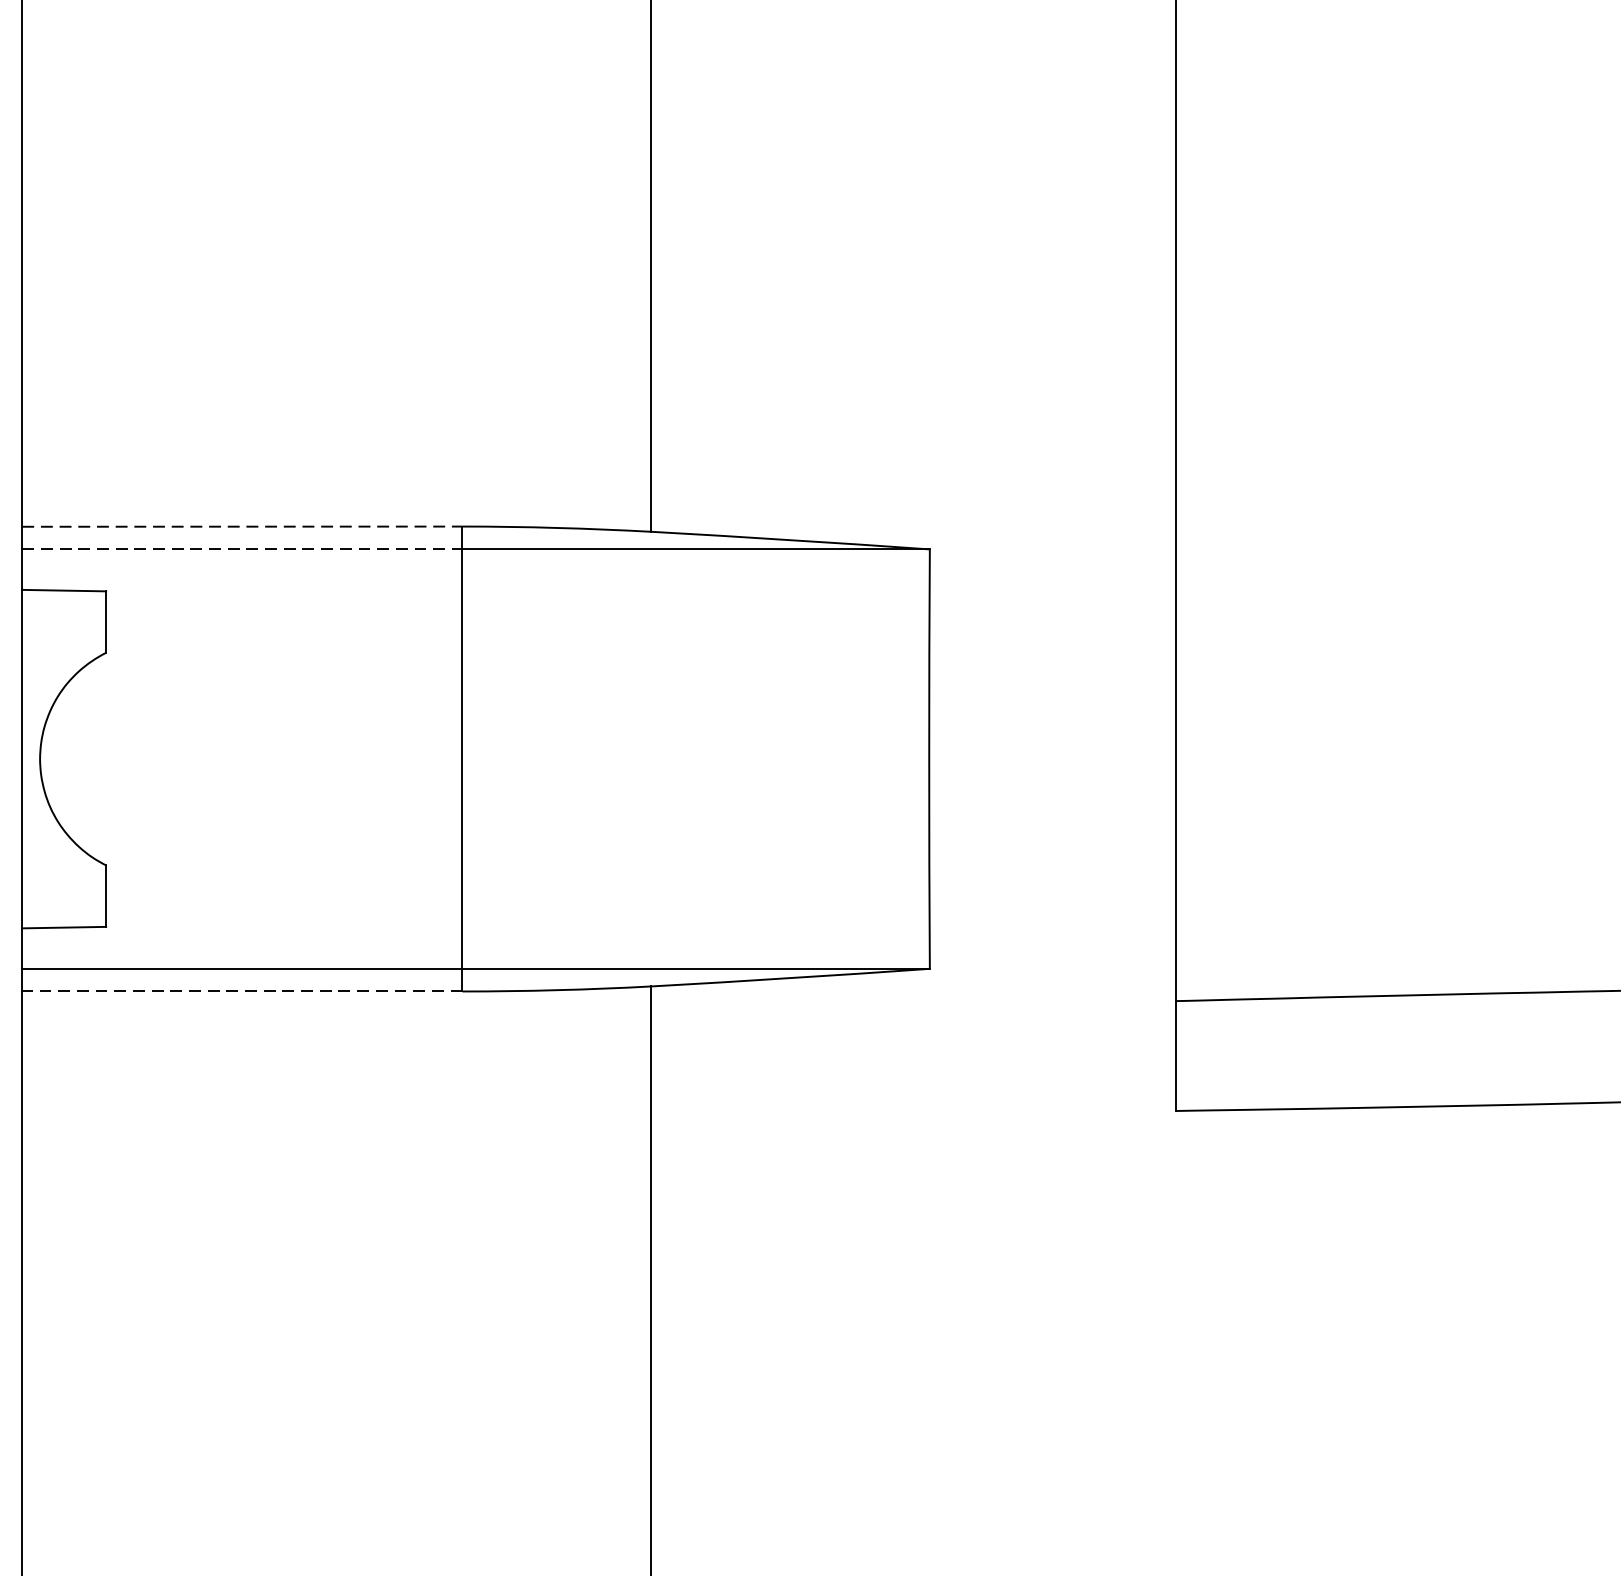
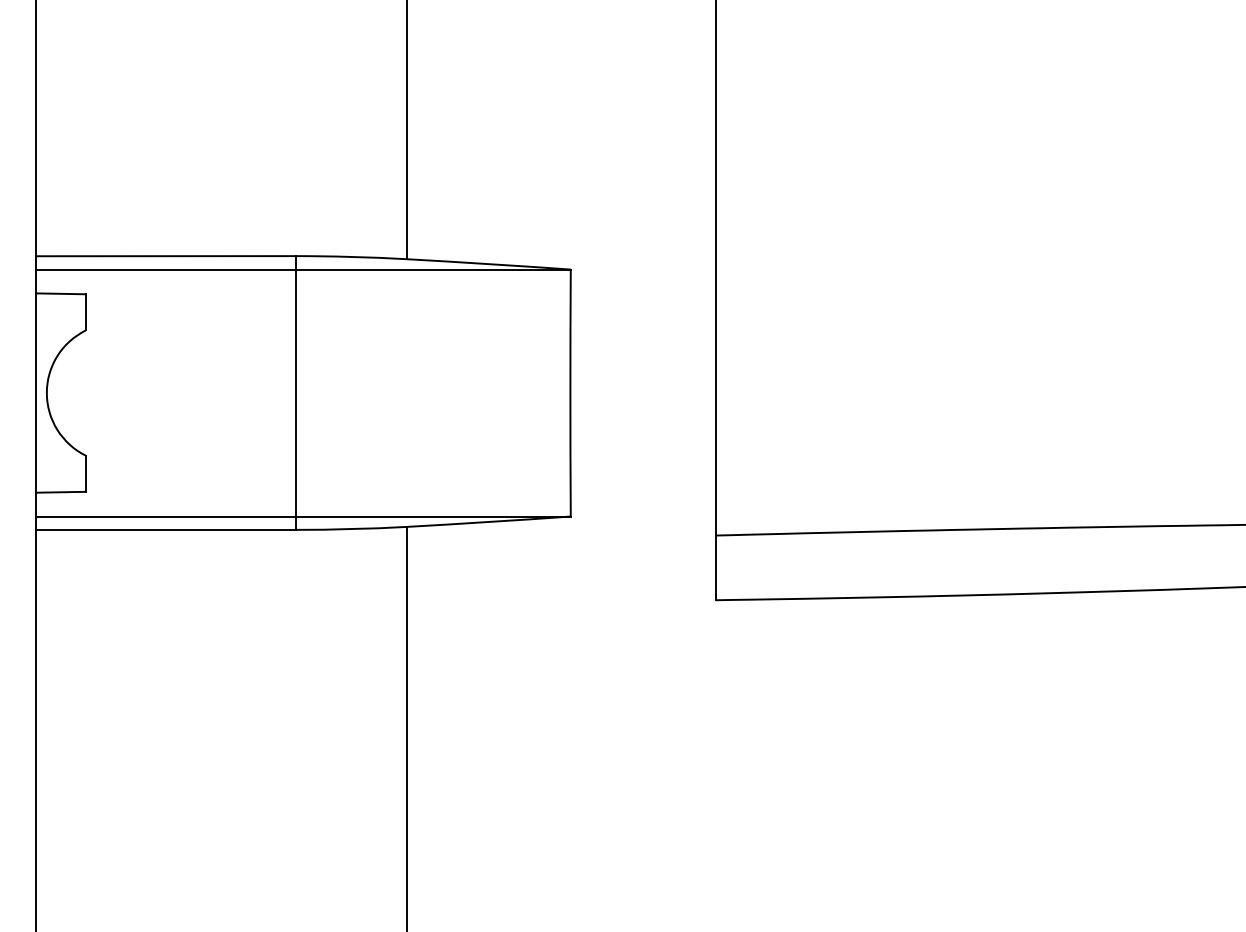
line: (241, 527) -> (165, 256), dashed -> solid
line: (241, 549) -> (165, 269), dashed -> solid
line: (241, 990) -> (165, 529), dashed -> solid

